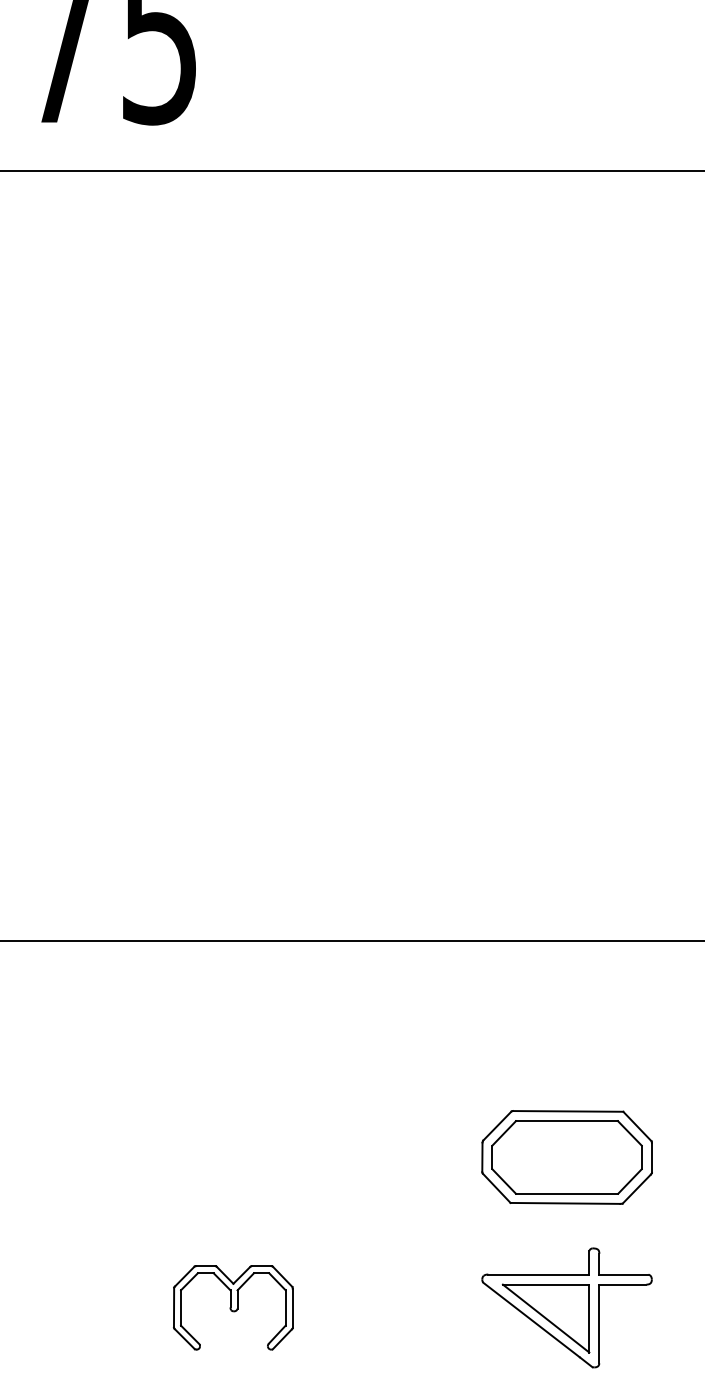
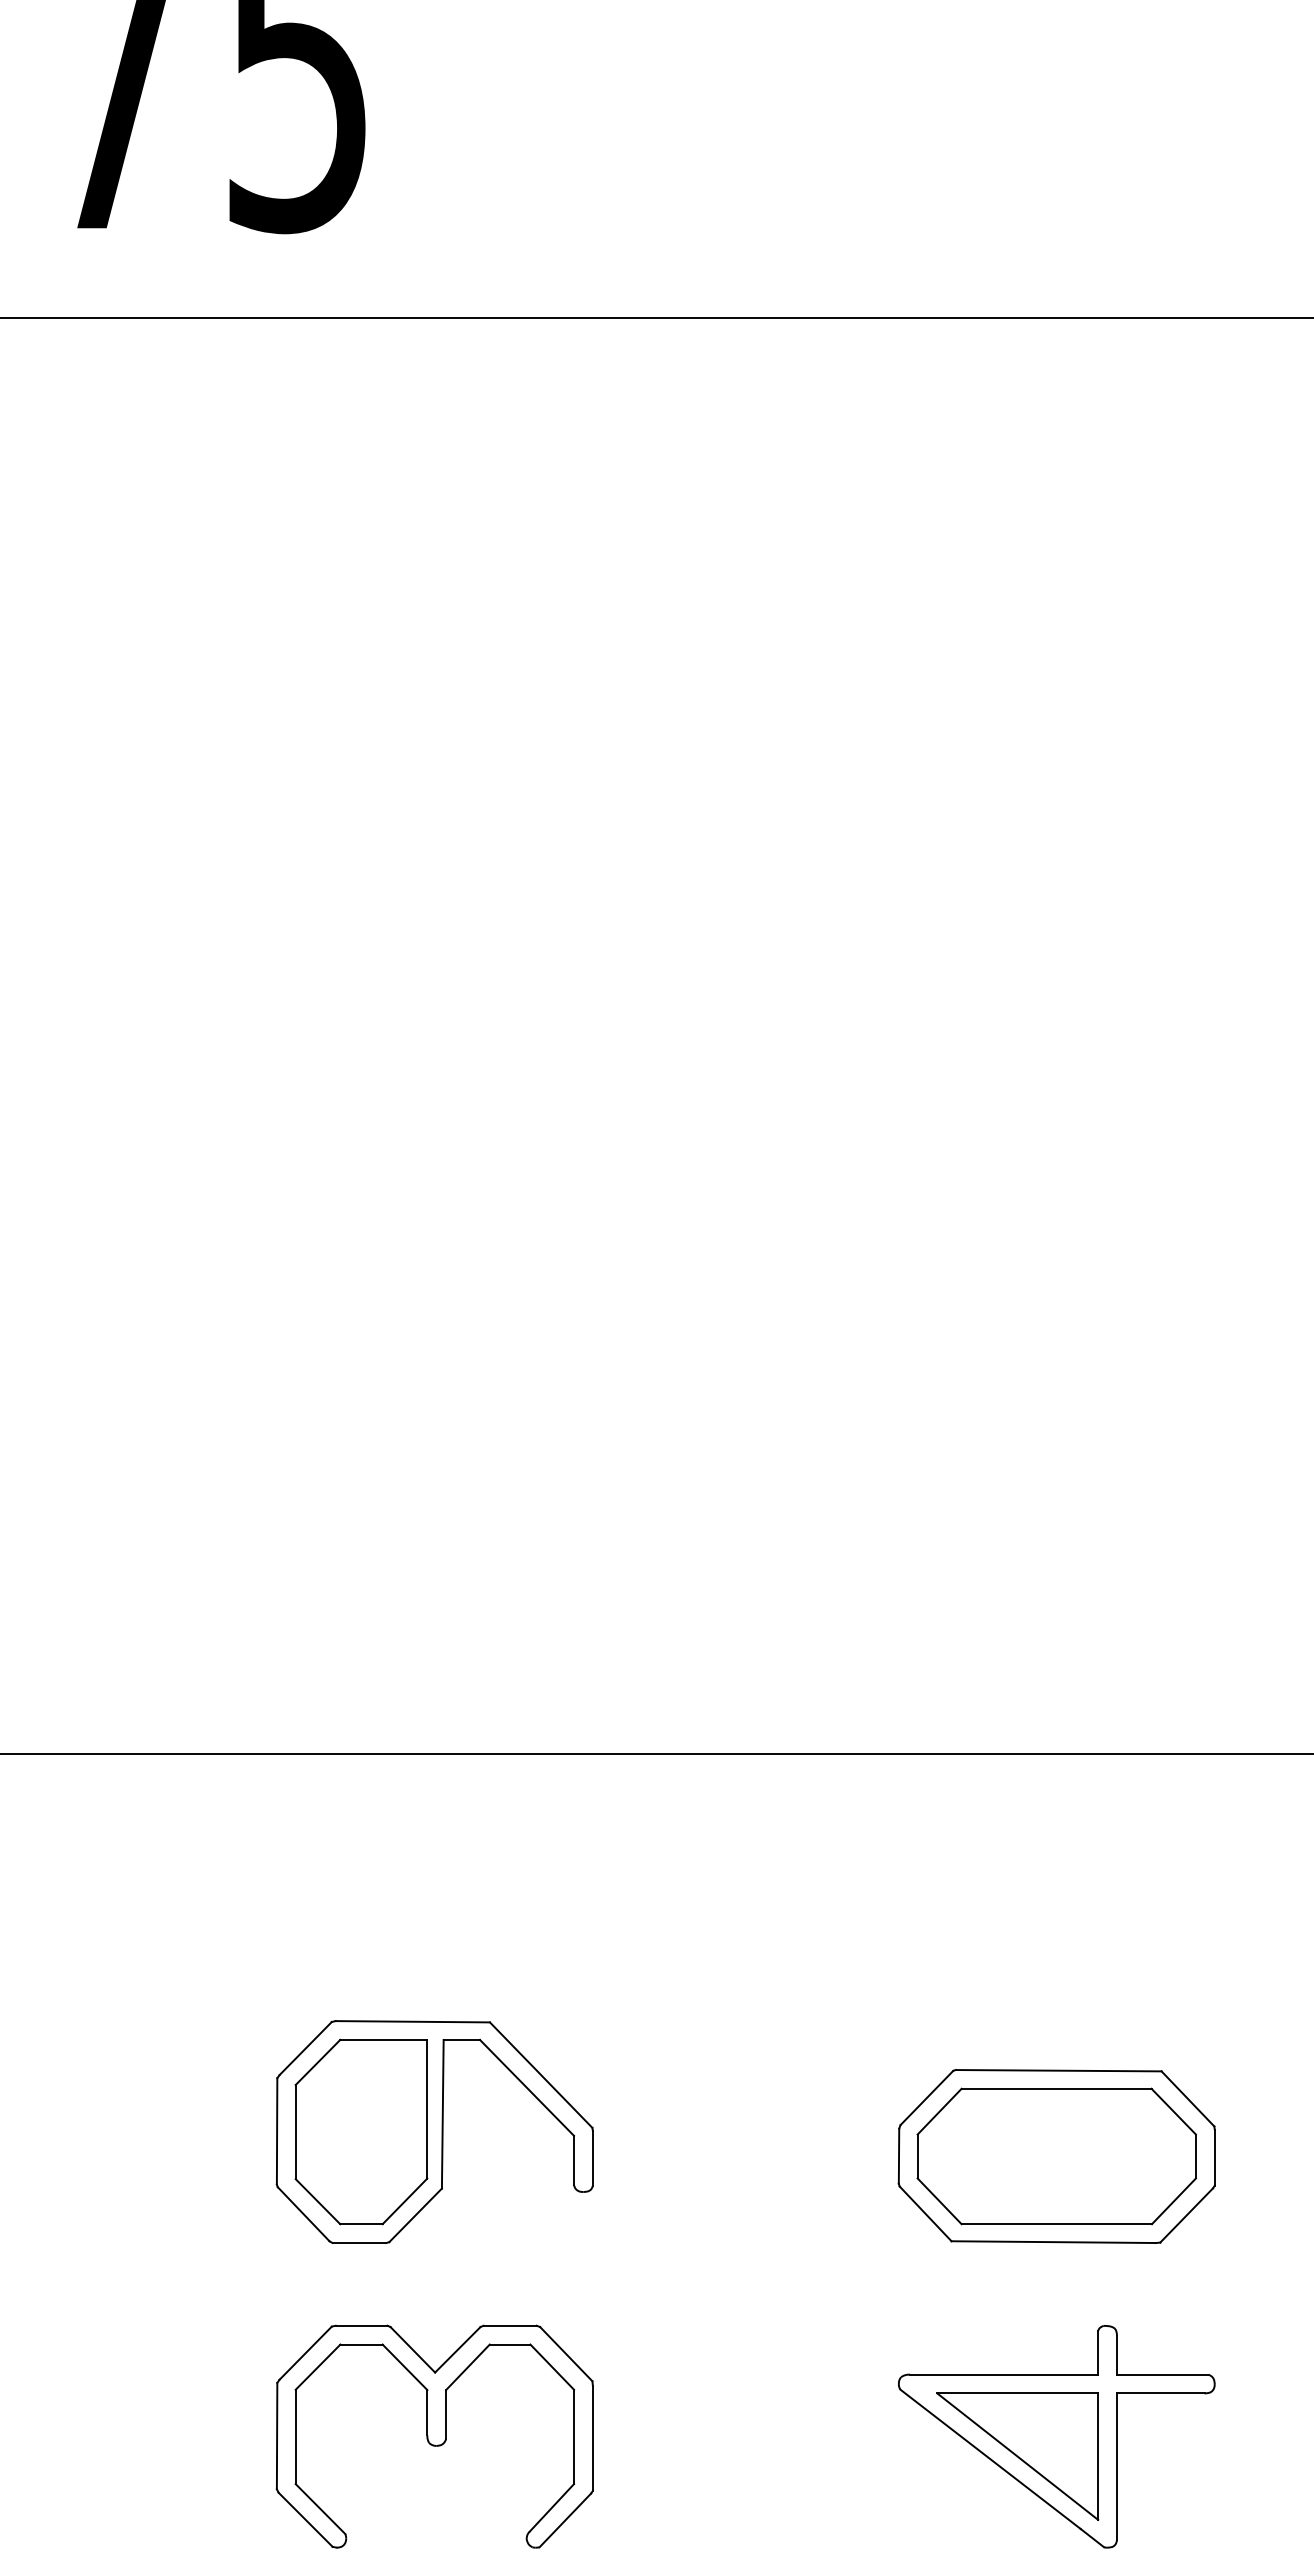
part: (232, 1143) -> (433, 2130), added
part: (233, 1307) -> (435, 2436), size x1.43

